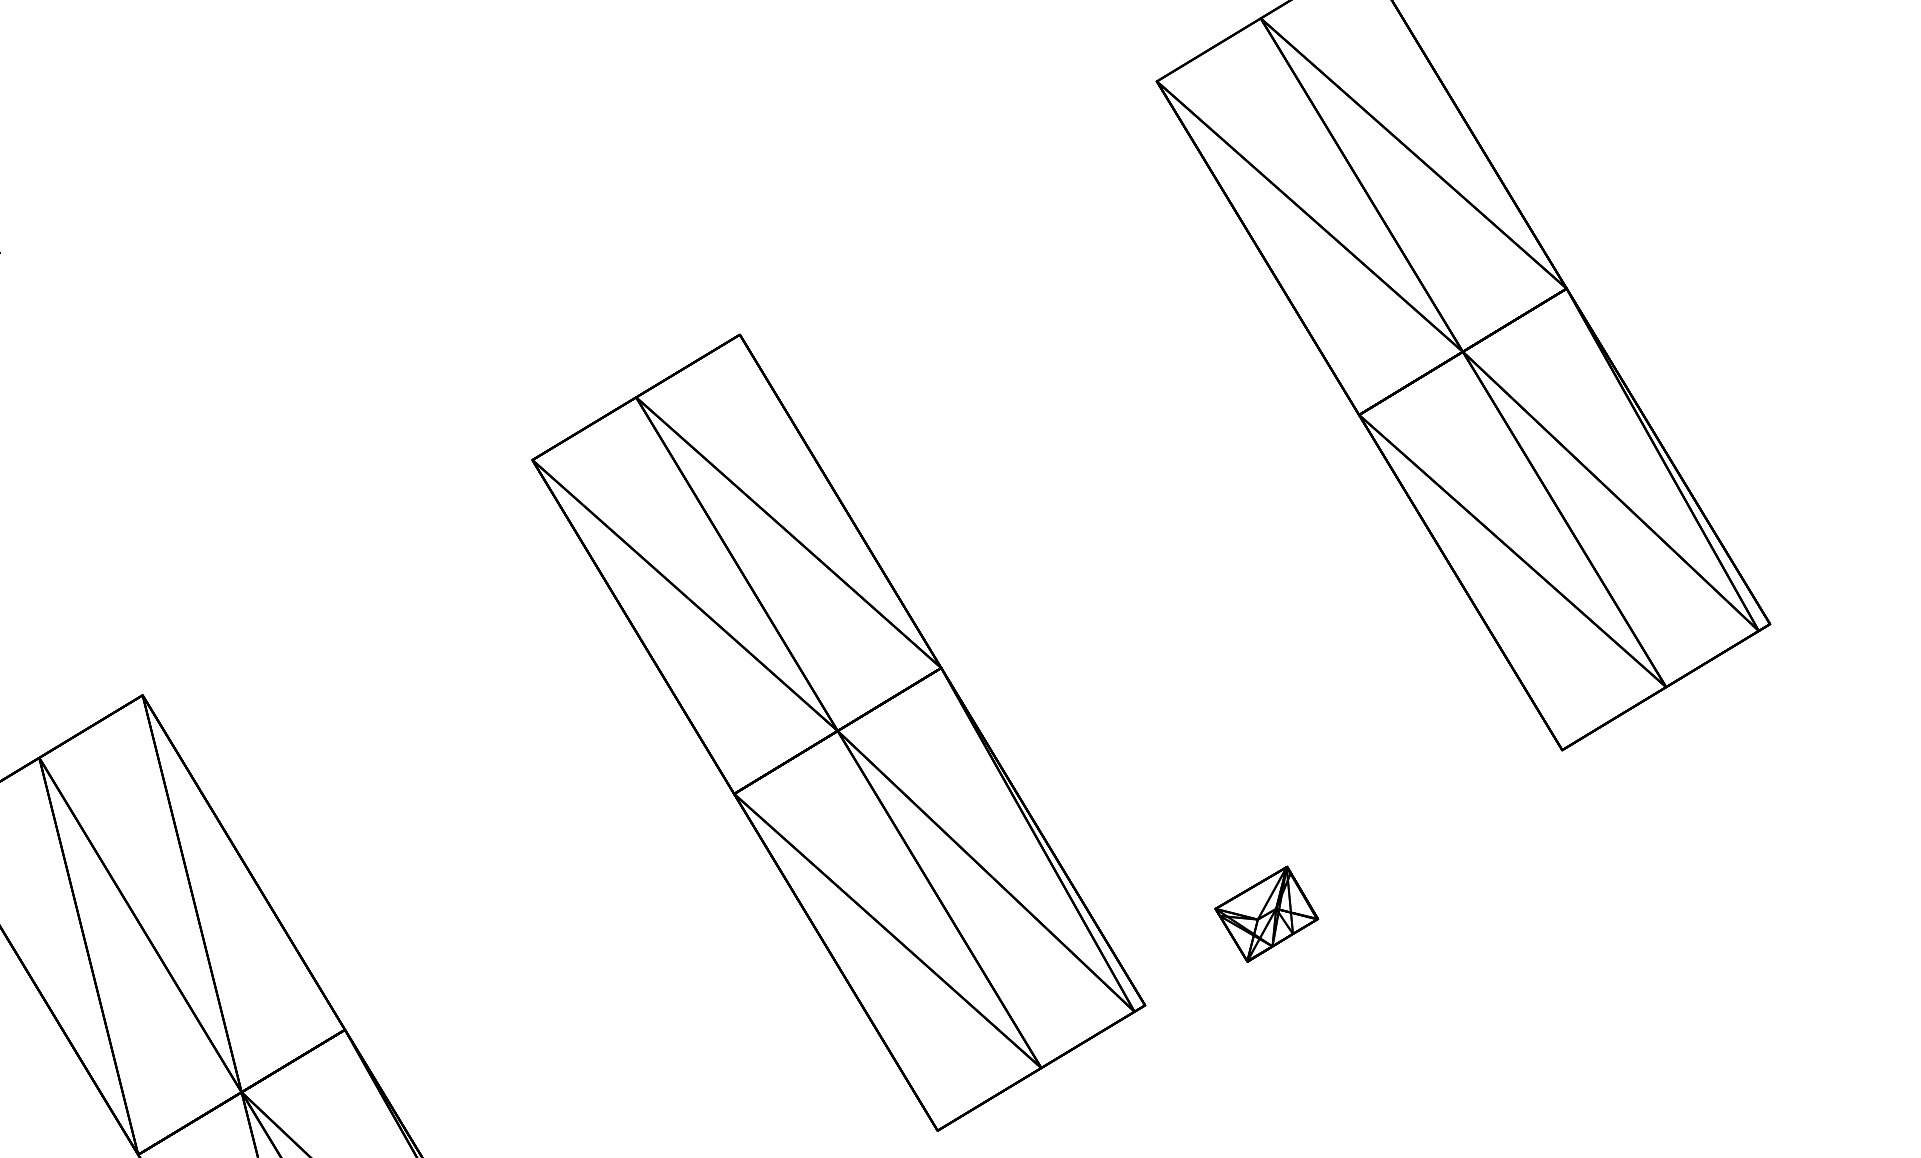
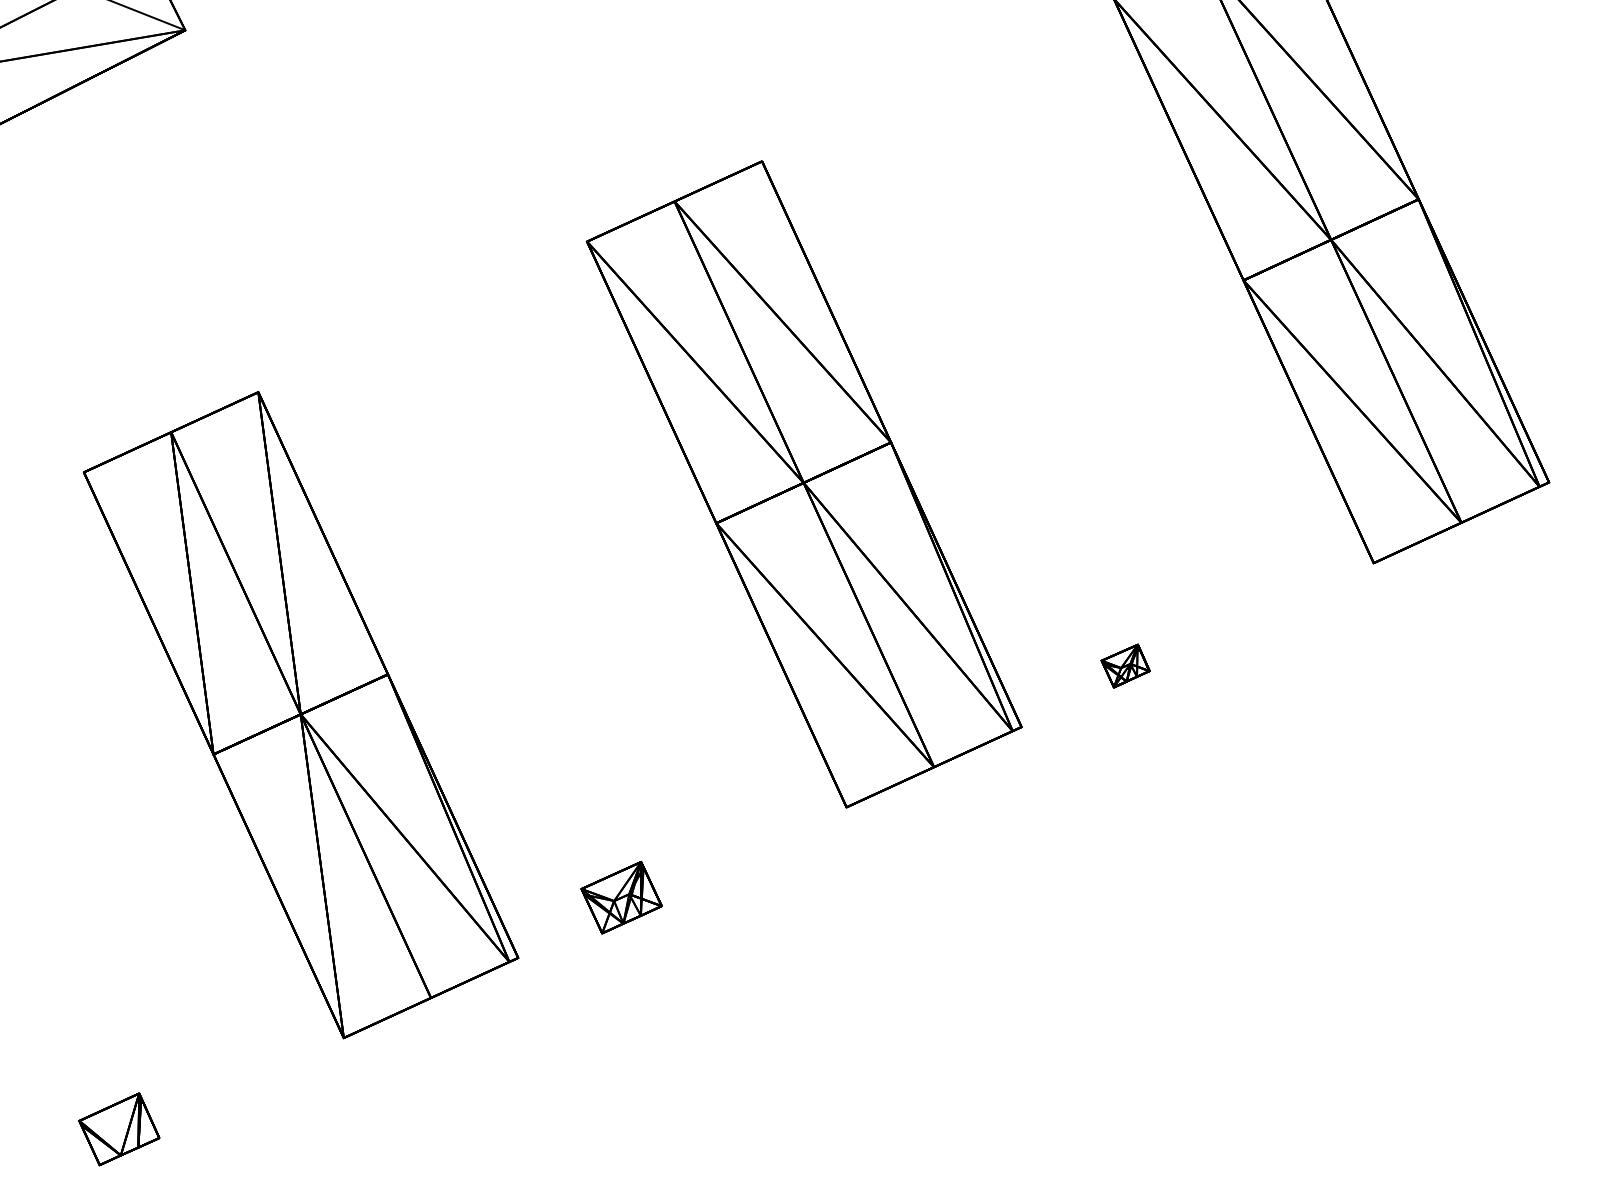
part: (1266, 913) -> (1125, 665), size x0.6

